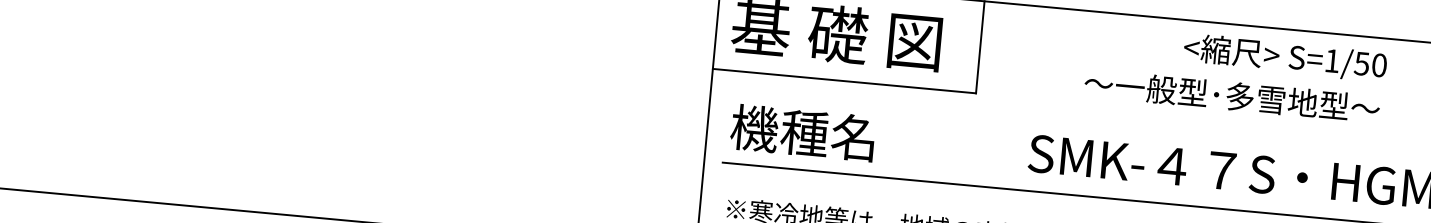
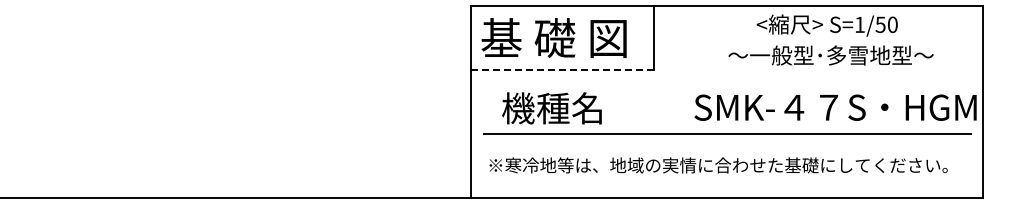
text: (1284, 57) -> (826, 25), moved
line: (844, 80) -> (562, 69), solid -> dashed
text: (802, 133) -> (551, 108), moved

